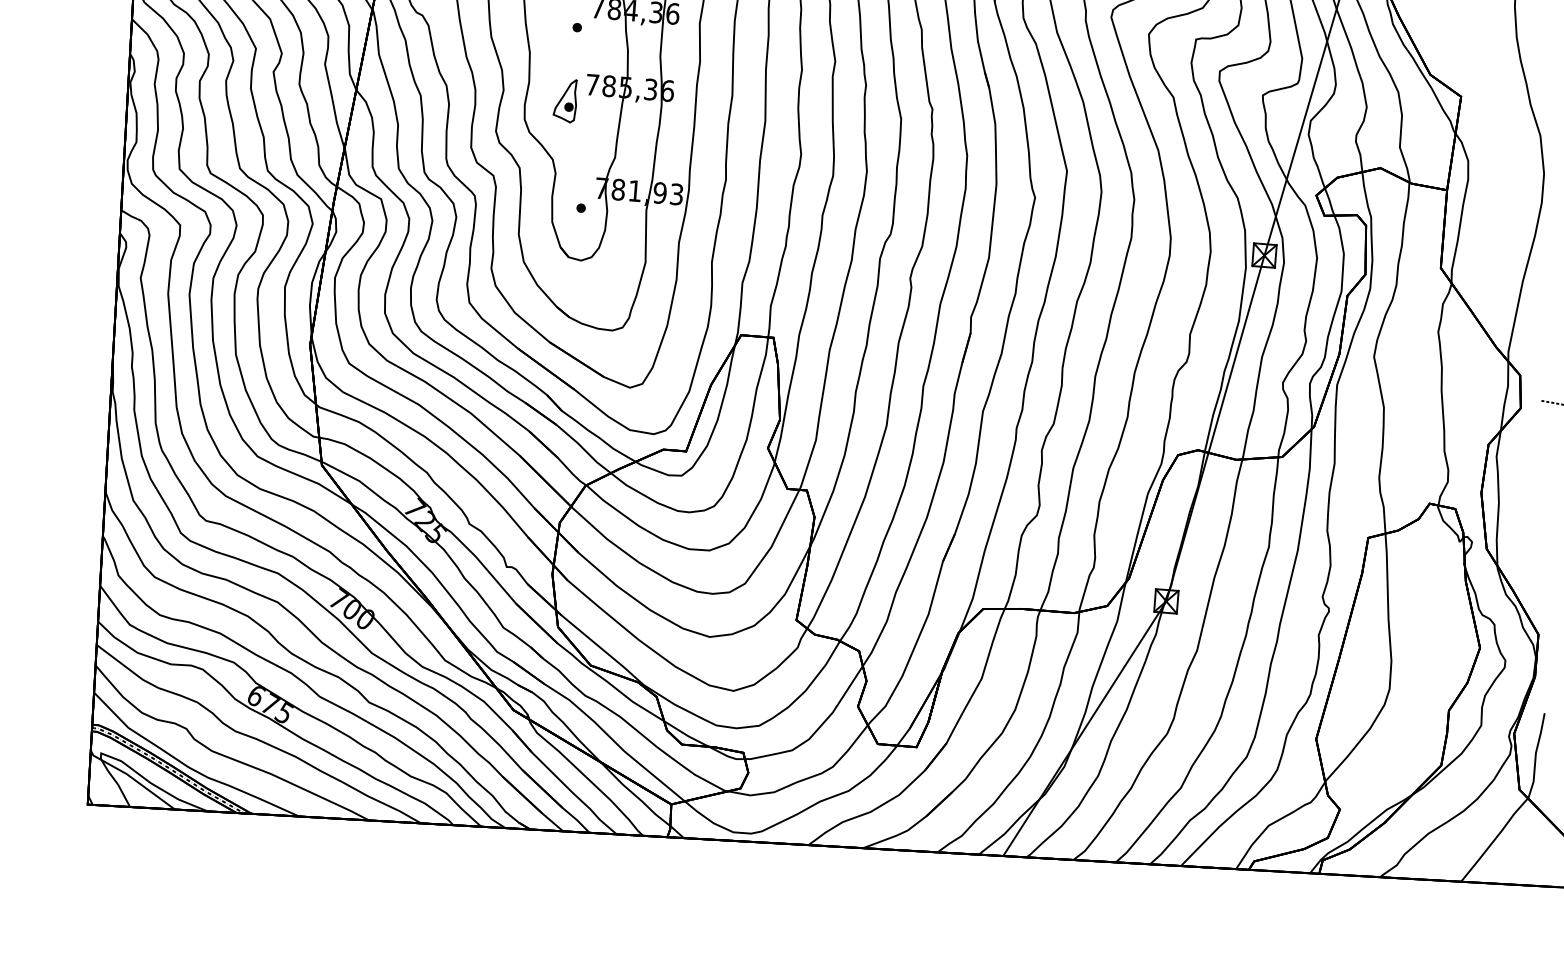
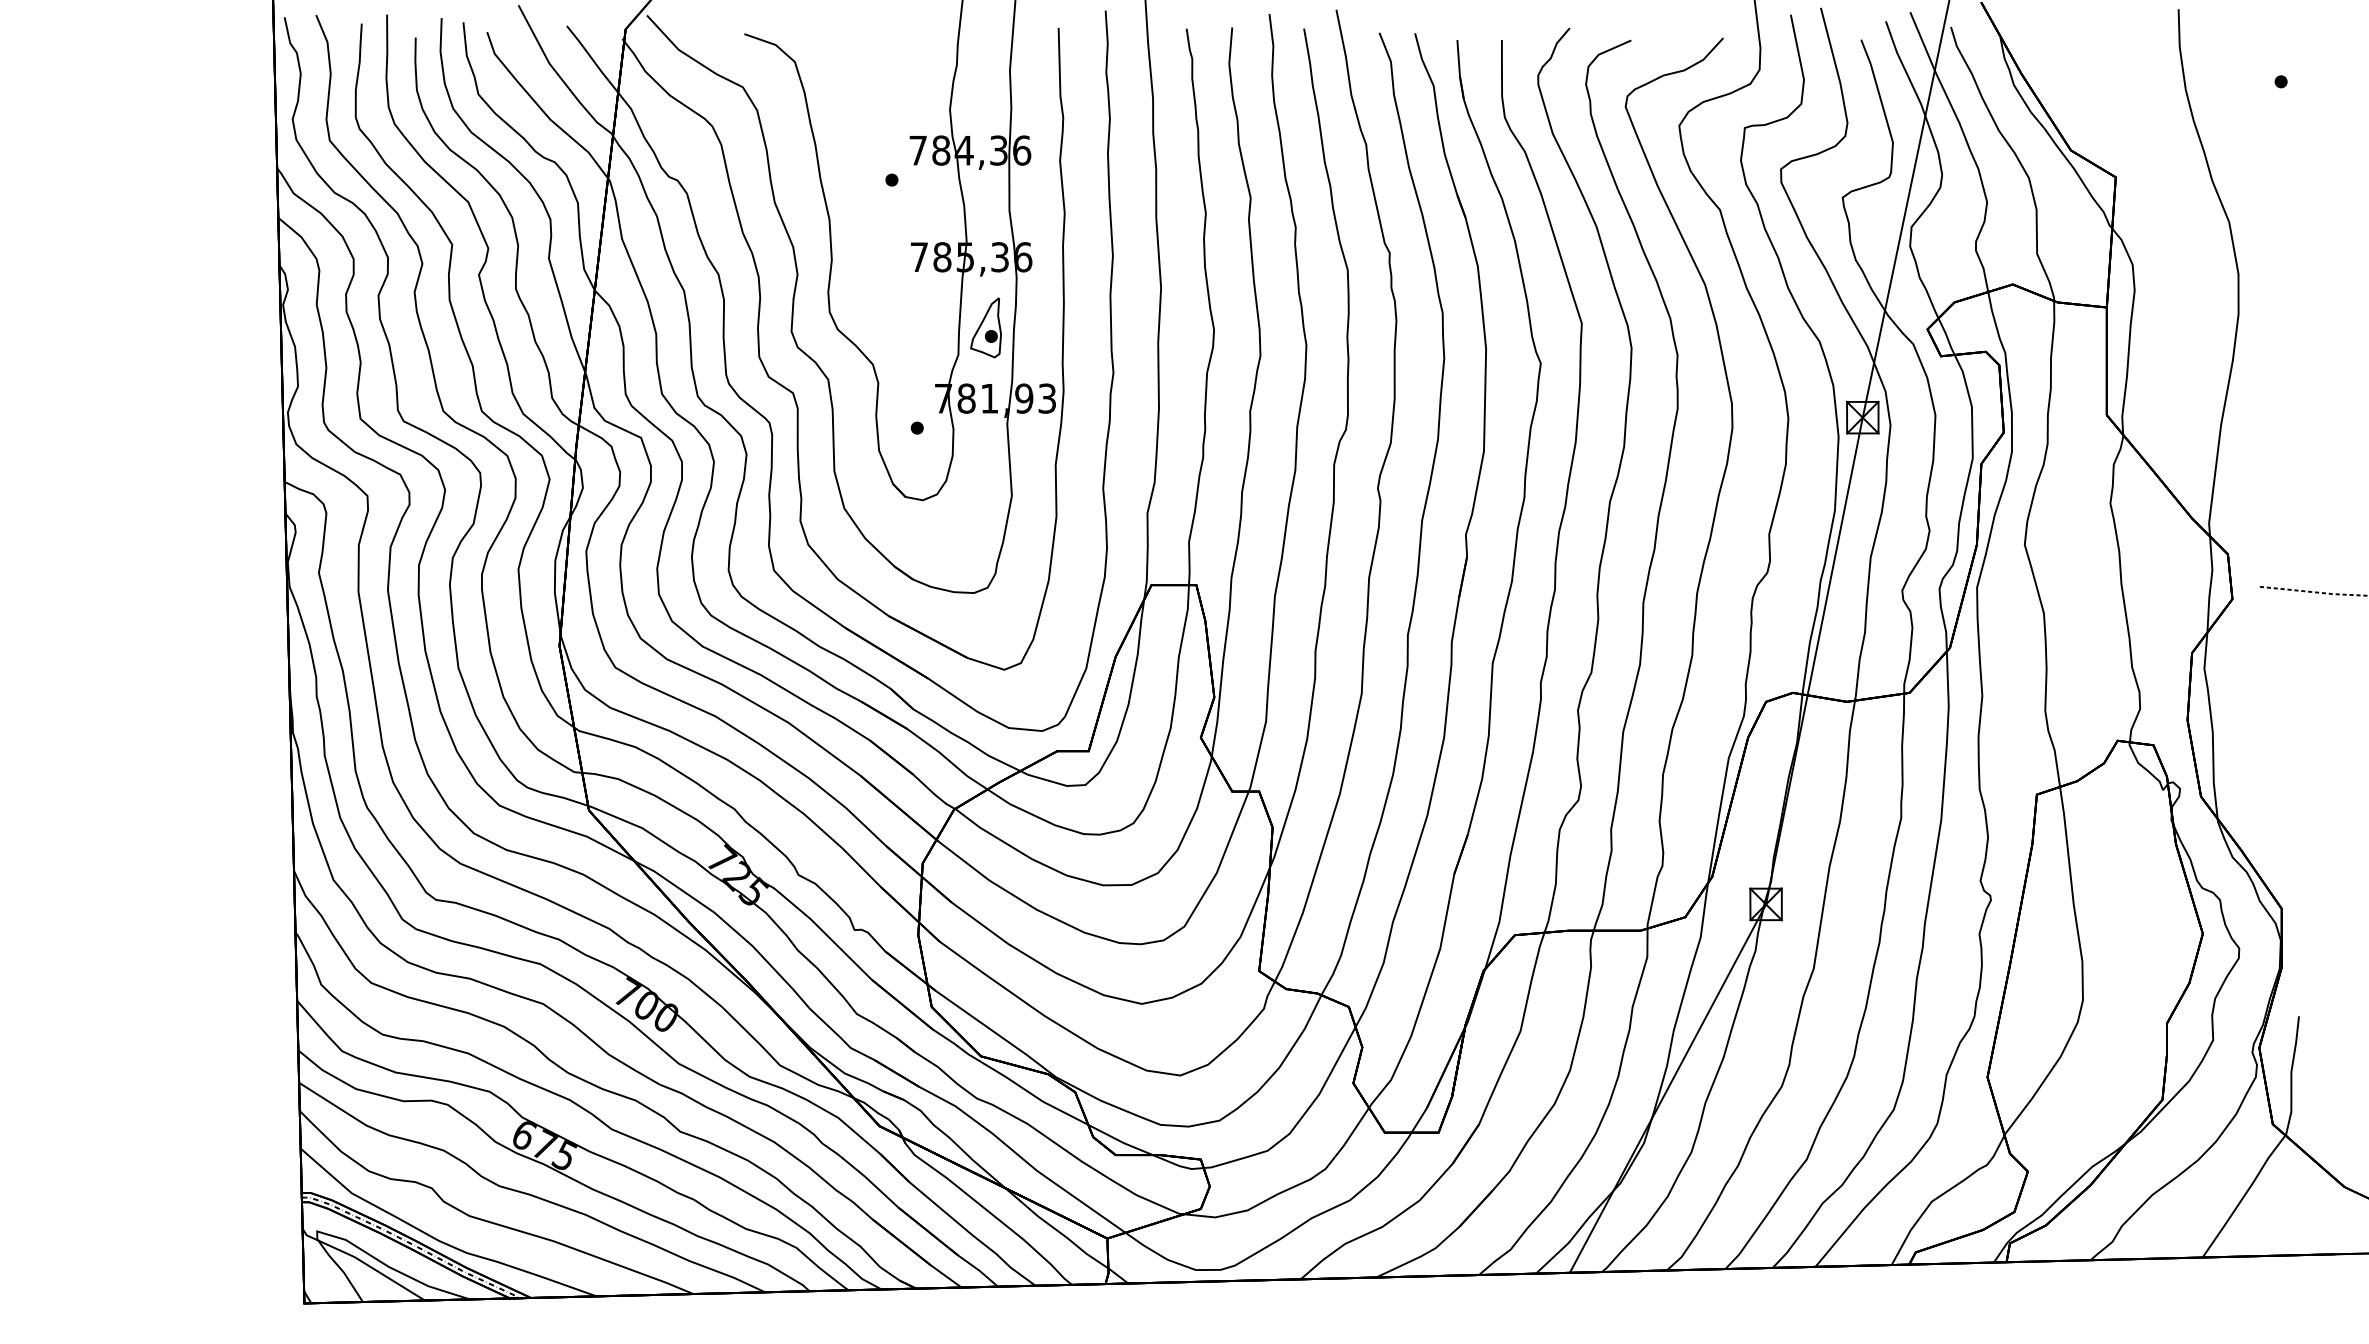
part: (565, 100) -> (985, 327), moved

